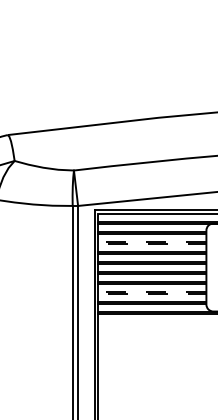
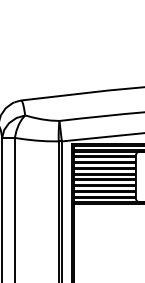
line: (98, 242) -> (73, 162), dashed -> solid
line: (98, 292) -> (73, 191), dashed -> solid

